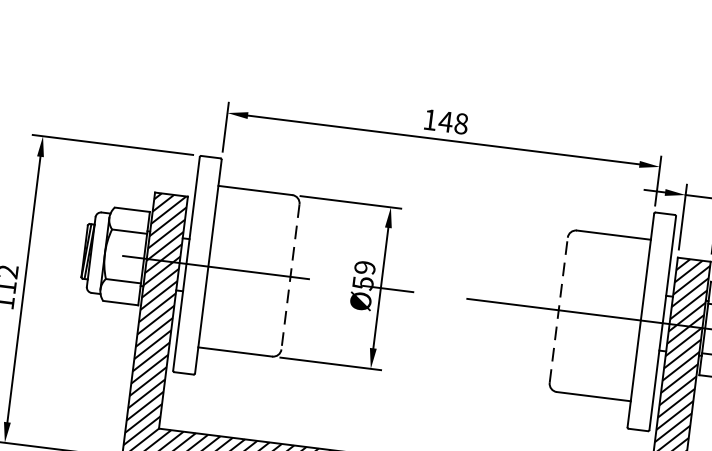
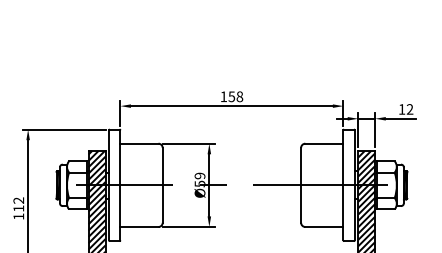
text: (445, 121) -> (231, 96), 148 -> 158
line: (290, 277) -> (162, 185), dashed -> solid
line: (559, 308) -> (301, 184), dashed -> solid

